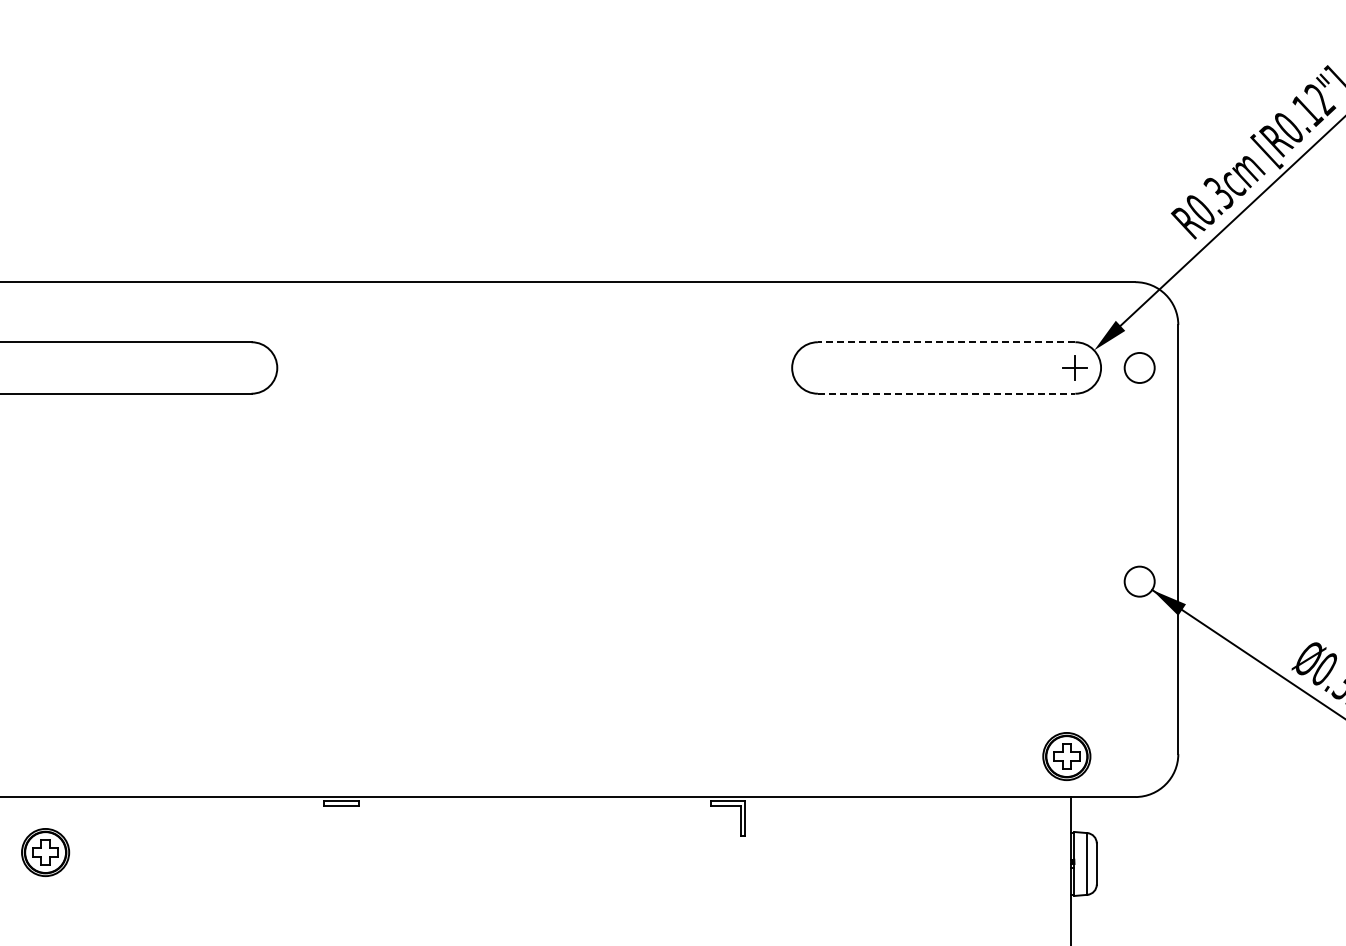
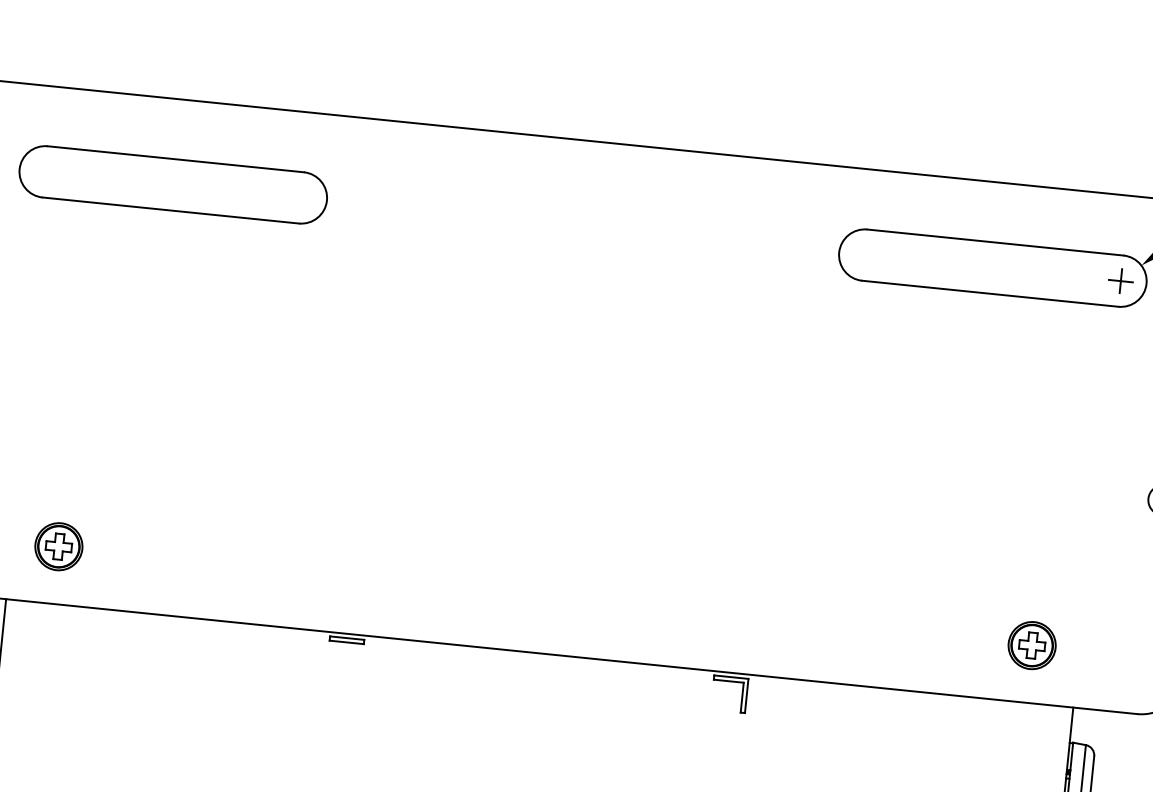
line: (946, 342) -> (995, 242), dashed -> solid
line: (946, 393) -> (990, 293), dashed -> solid
part: (1066, 756) -> (1031, 645), moved
part: (45, 852) -> (58, 546), moved

